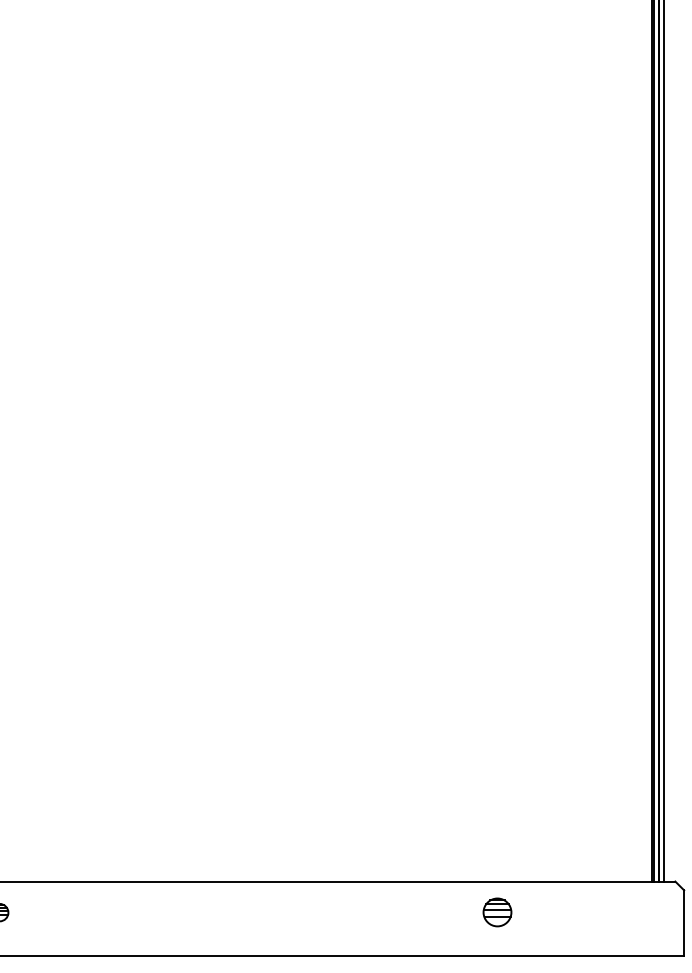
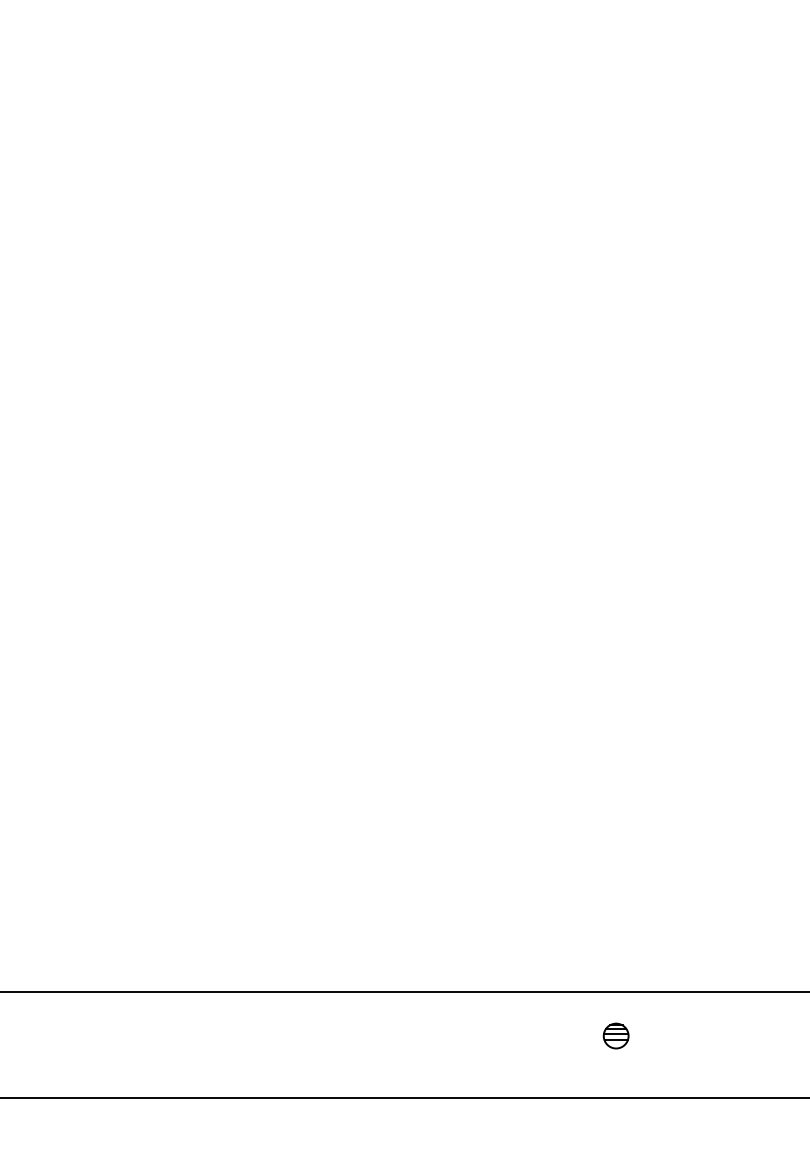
part: (497, 912) -> (616, 1035), size x0.62

